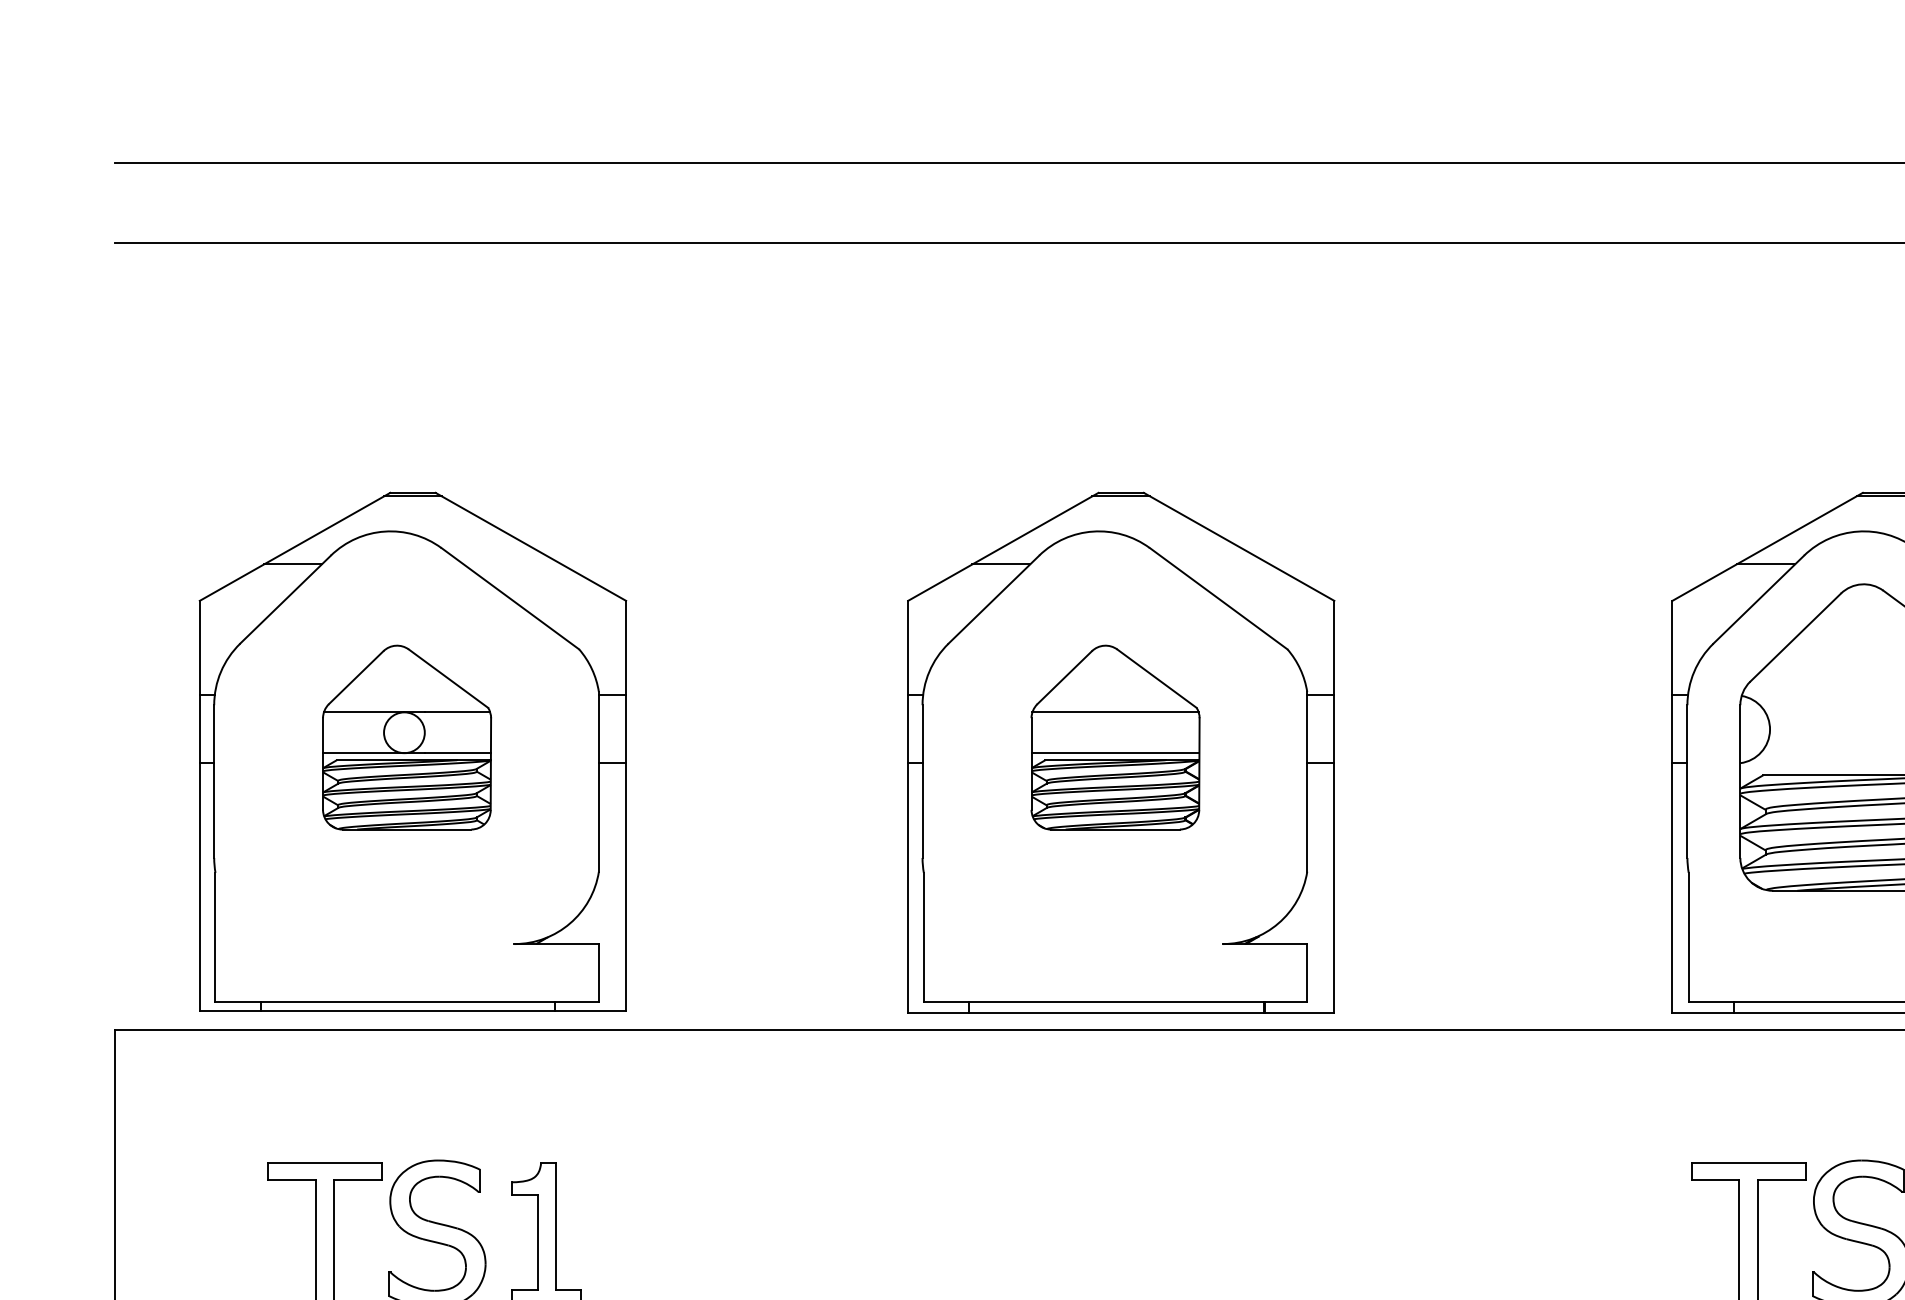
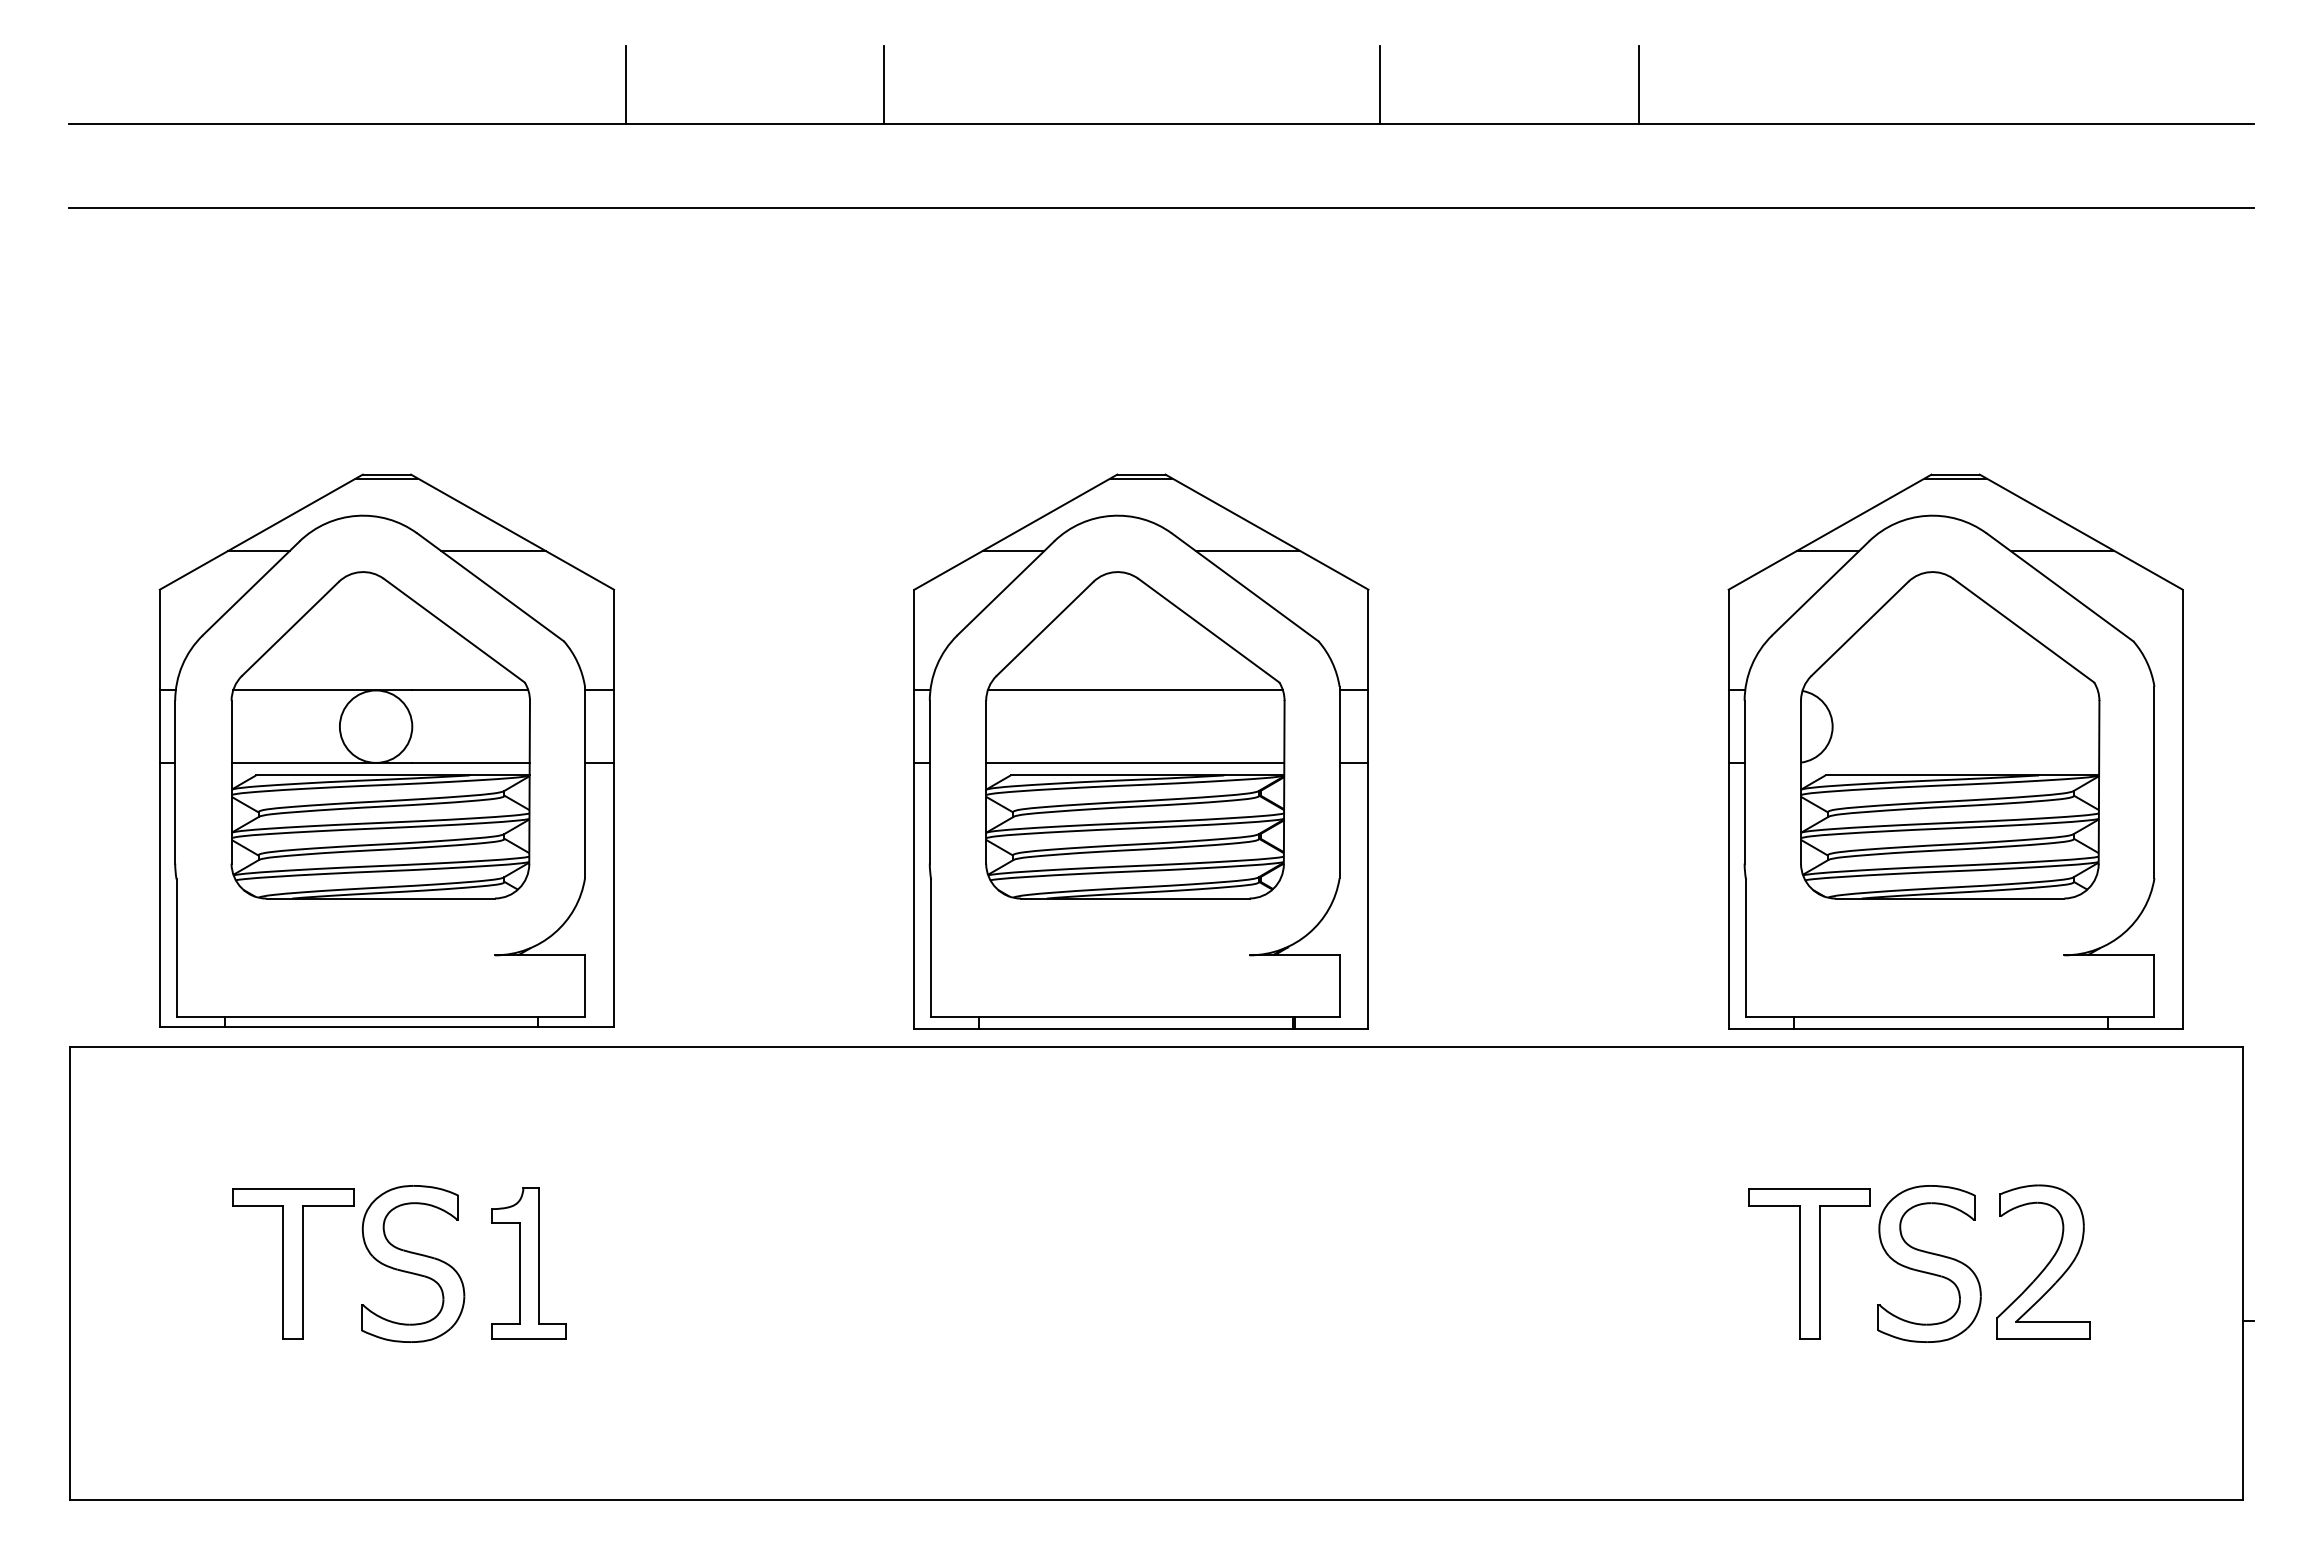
line: (636, 126) -> (625, 84), added
line: (880, 126) -> (884, 84), added
line: (1345, 126) -> (1380, 84), added
line: (1587, 126) -> (1638, 84), added
line: (512, 564) -> (493, 550), added
line: (1220, 564) -> (1247, 550), added
part: (406, 737) -> (380, 735), size x1.67
part: (1115, 737) -> (1135, 735), size x1.67

